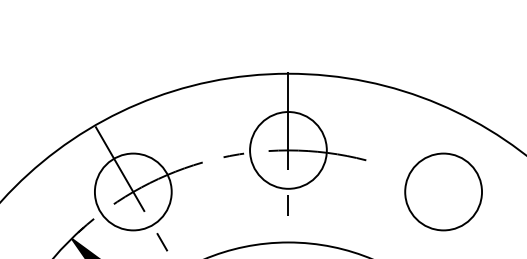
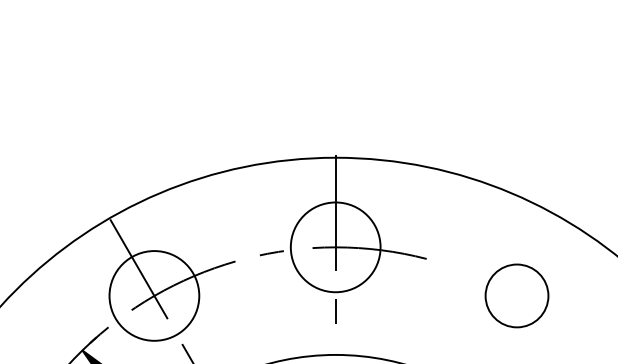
circle: (443, 191) -> (516, 295), size x0.7

